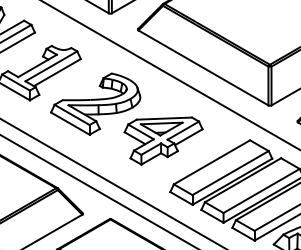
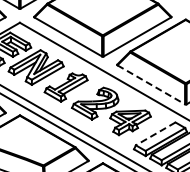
line: (203, 67) -> (151, 84), solid -> dashed
line: (211, 161) -> (155, 133), solid -> dashed

